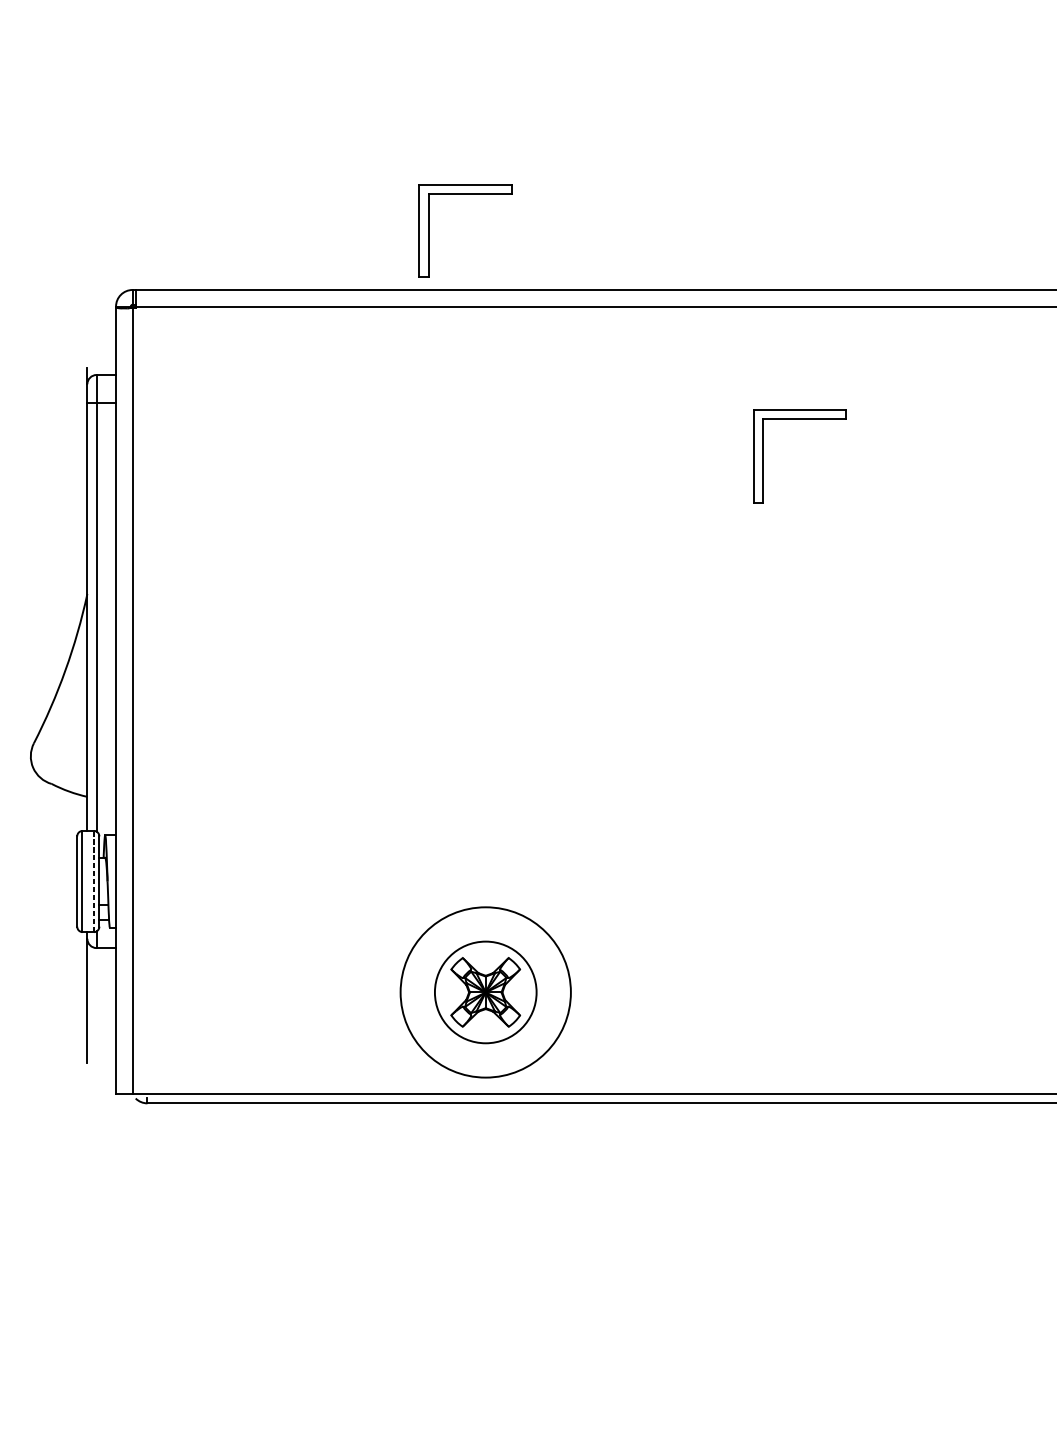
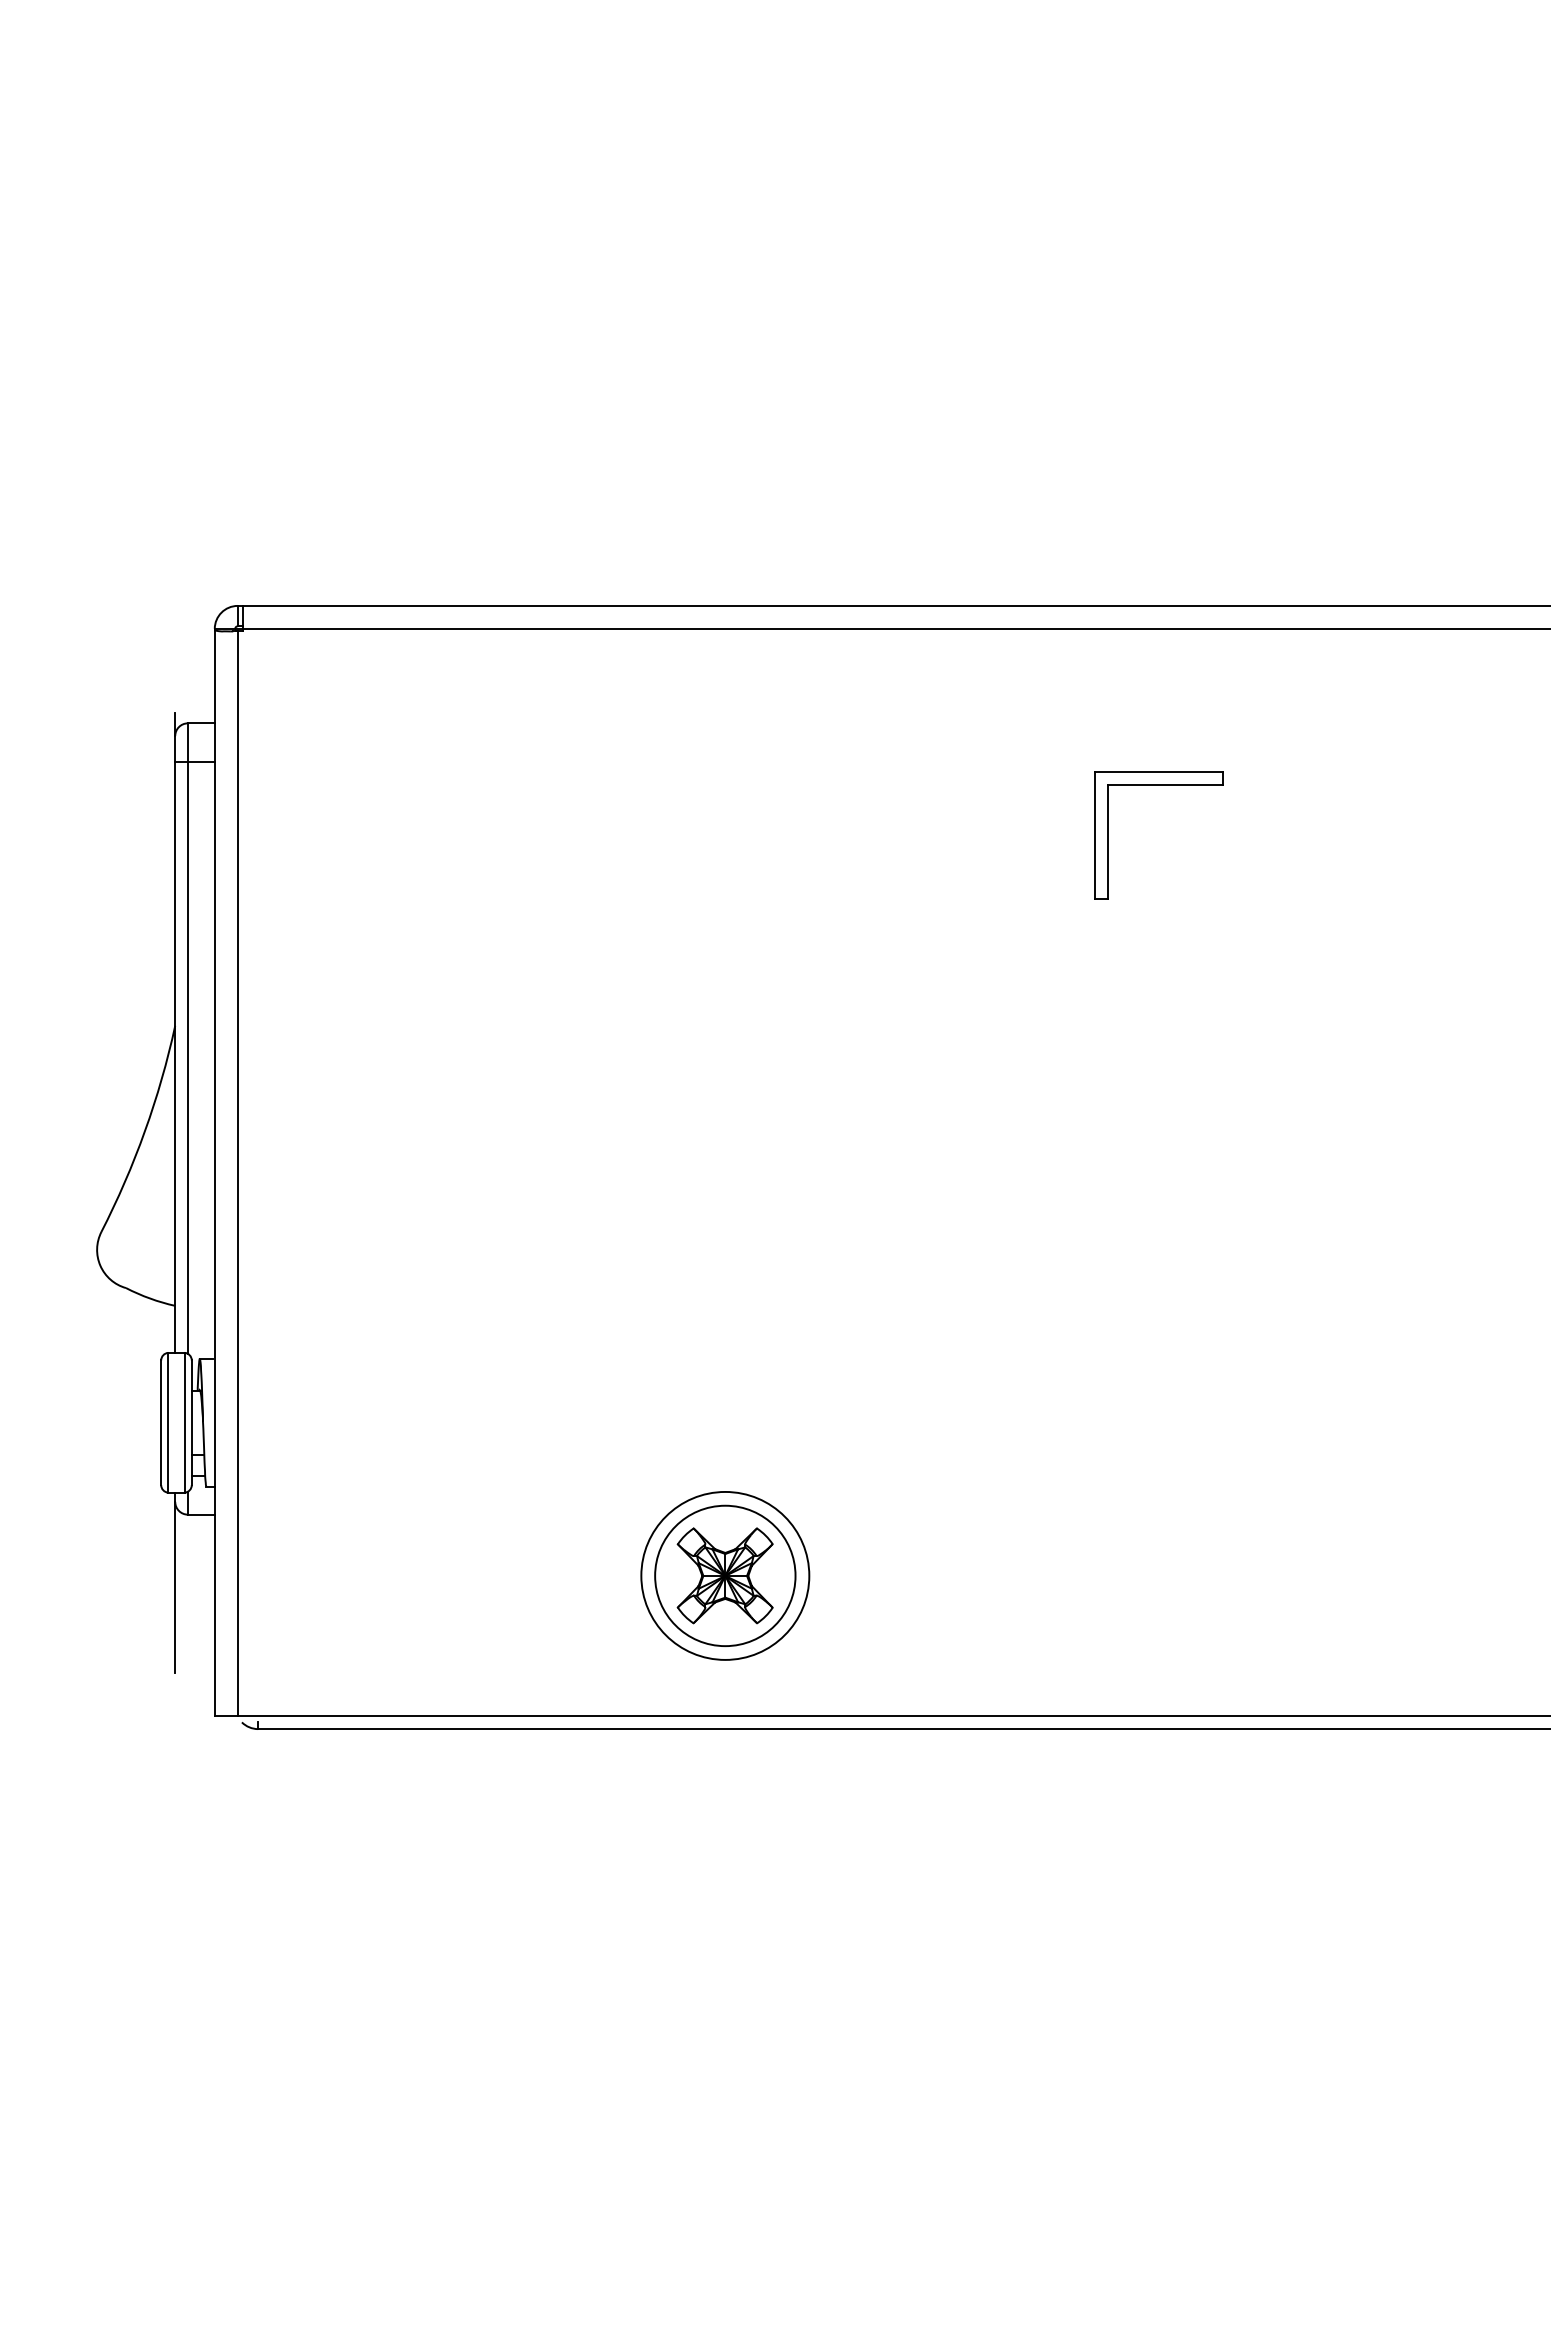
part: (464, 194) -> (696, 474), removed
line: (94, 881) -> (184, 1422), dashed -> solid
circle: (485, 992) -> (725, 1575), size x0.71

